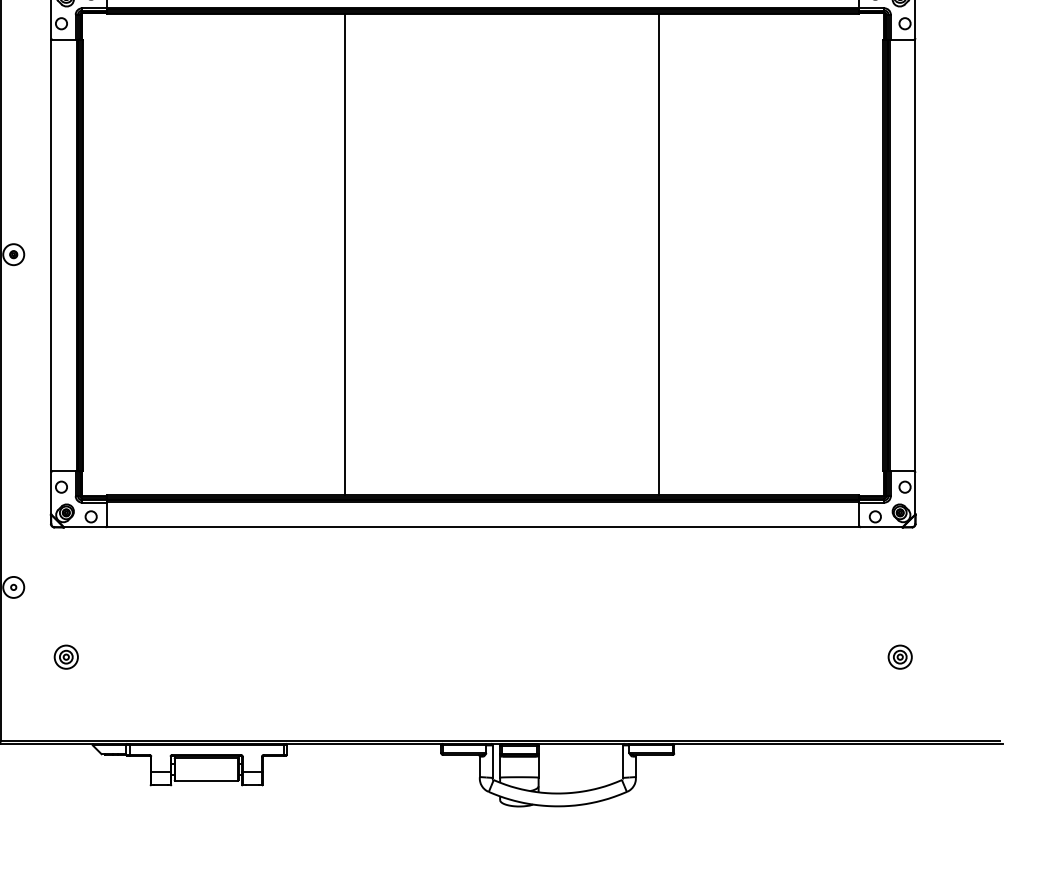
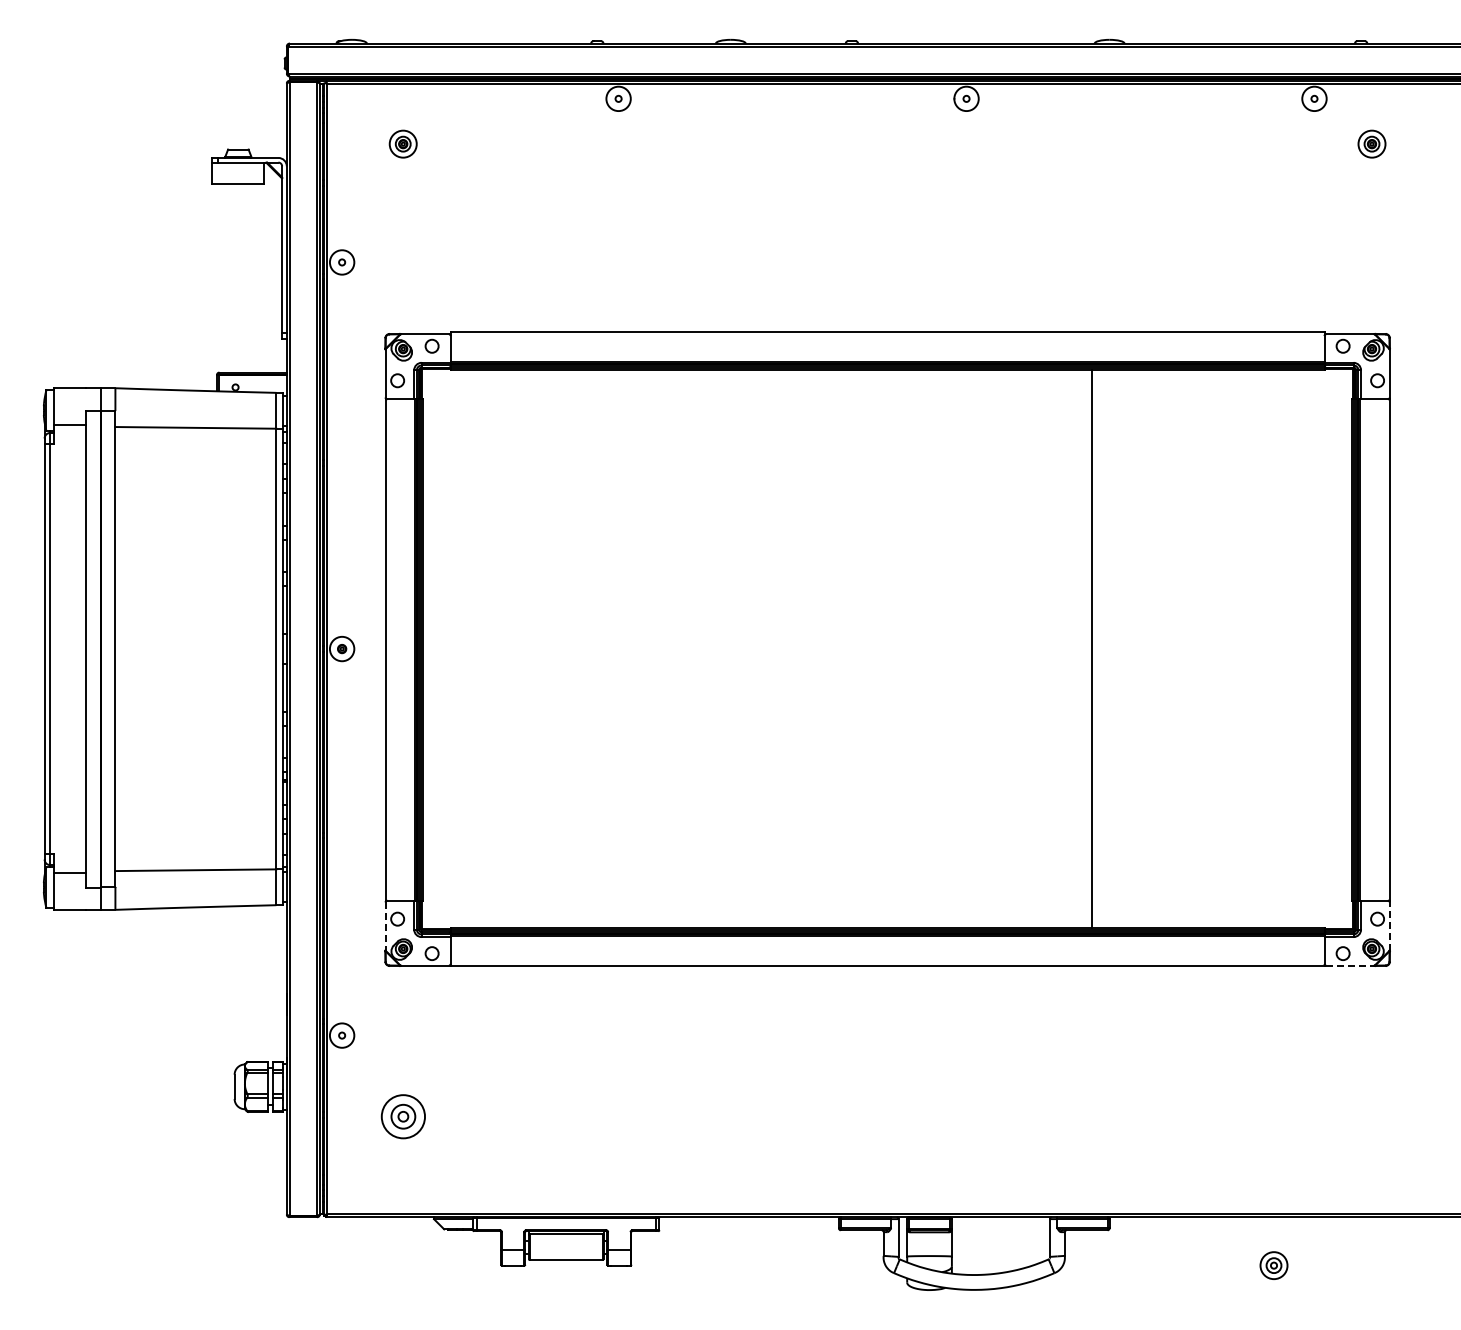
line: (344, 254) -> (726, 648), removed
line: (915, 493) -> (1389, 926), solid -> dashed
line: (51, 494) -> (385, 927), solid -> dashed
line: (881, 527) -> (1350, 965), solid -> dashed
part: (65, 657) -> (402, 1116), size x1.6
part: (899, 657) -> (1273, 1265), moved

